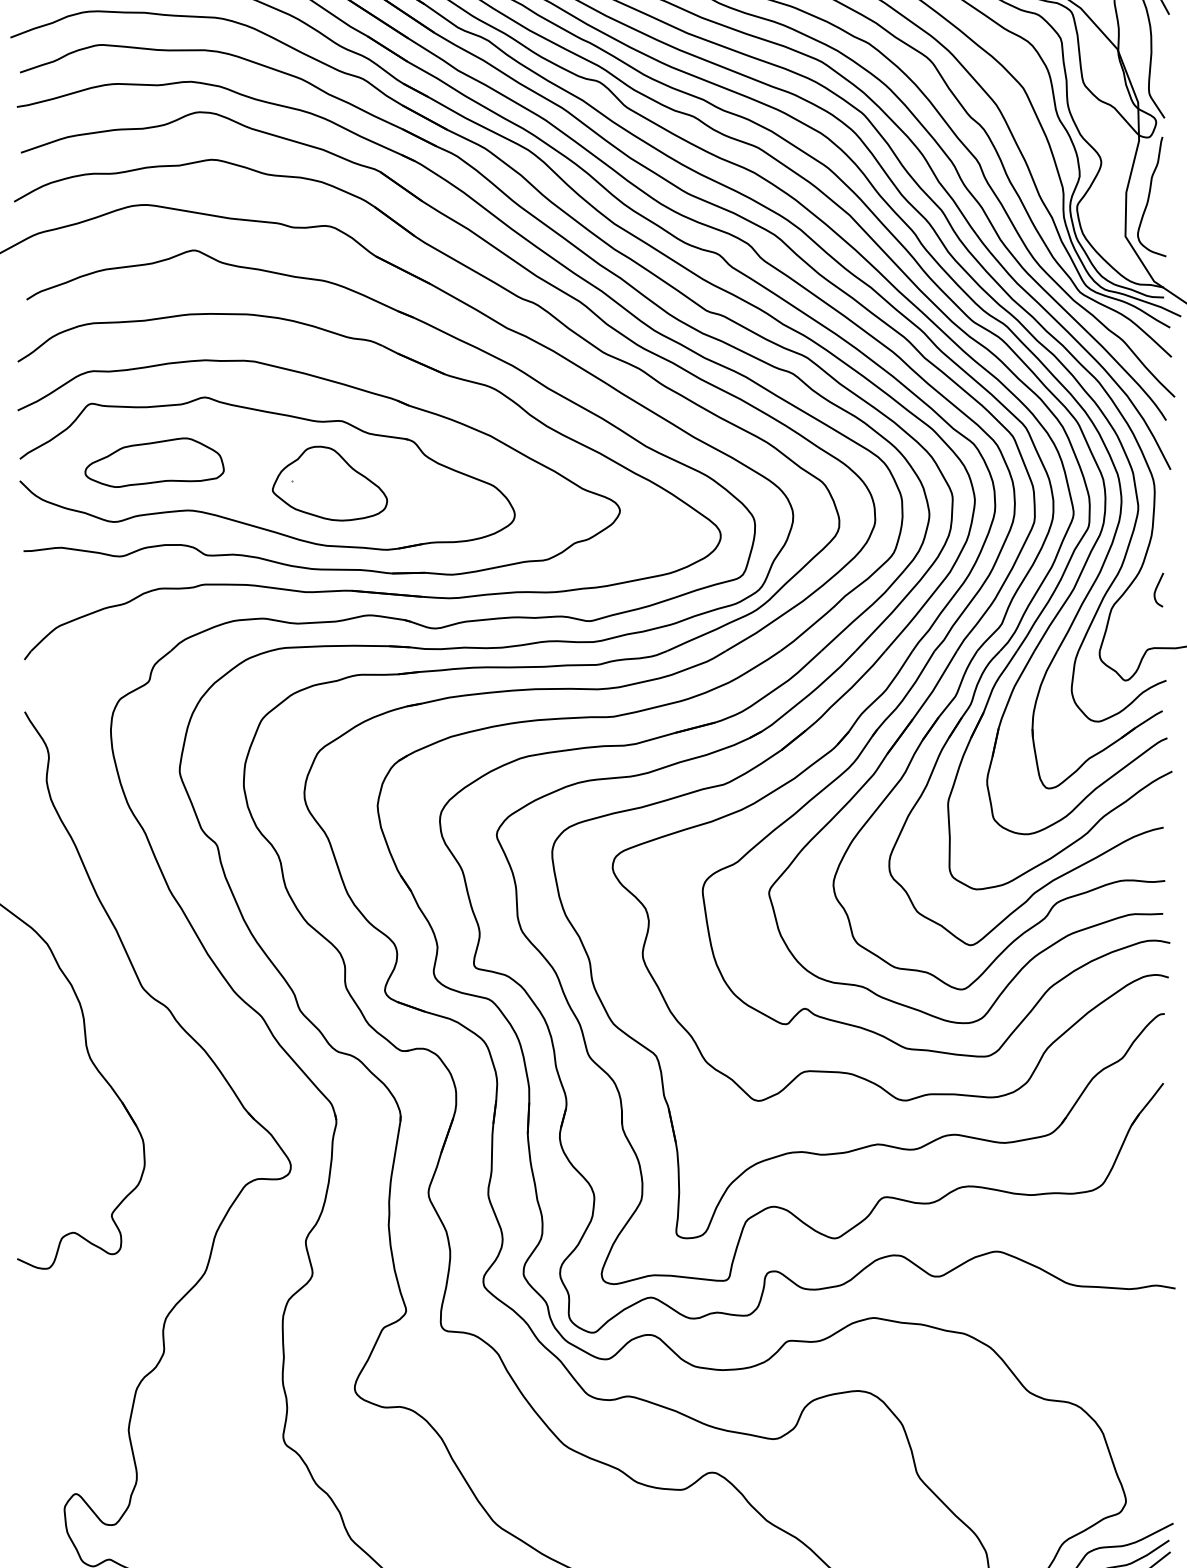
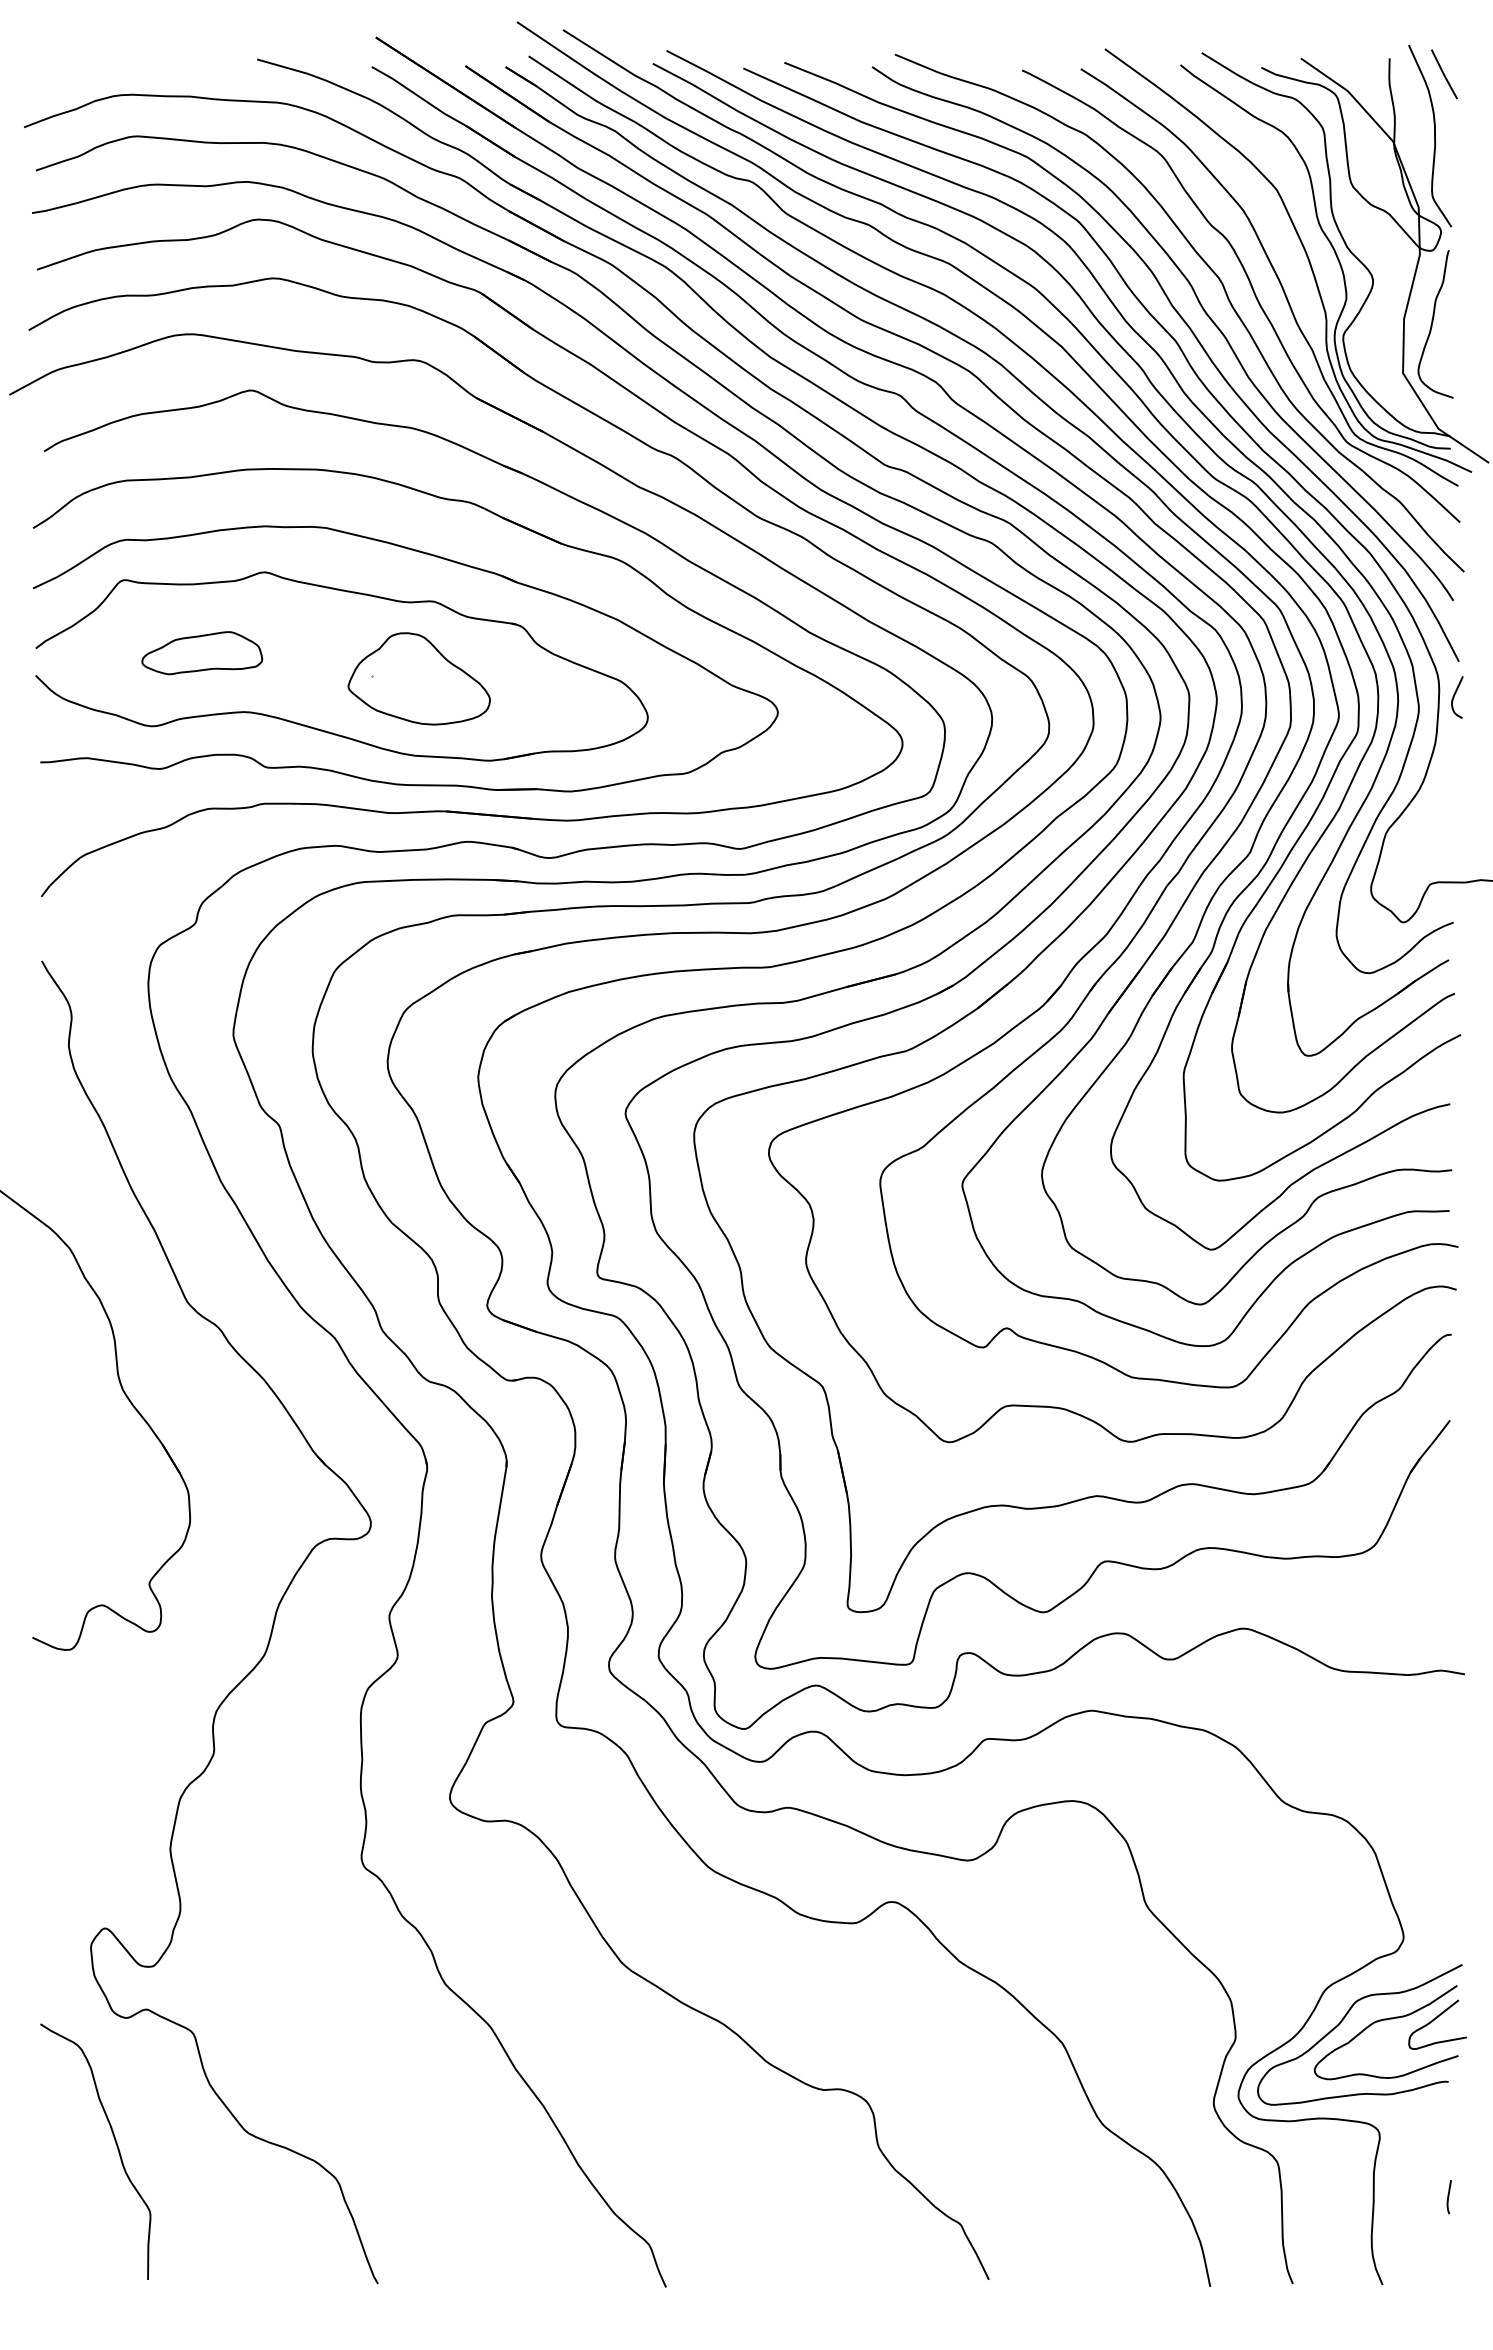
part: (153, 463) -> (201, 653), size x0.7
curve: (1157, 588) -> (1455, 695), moved

